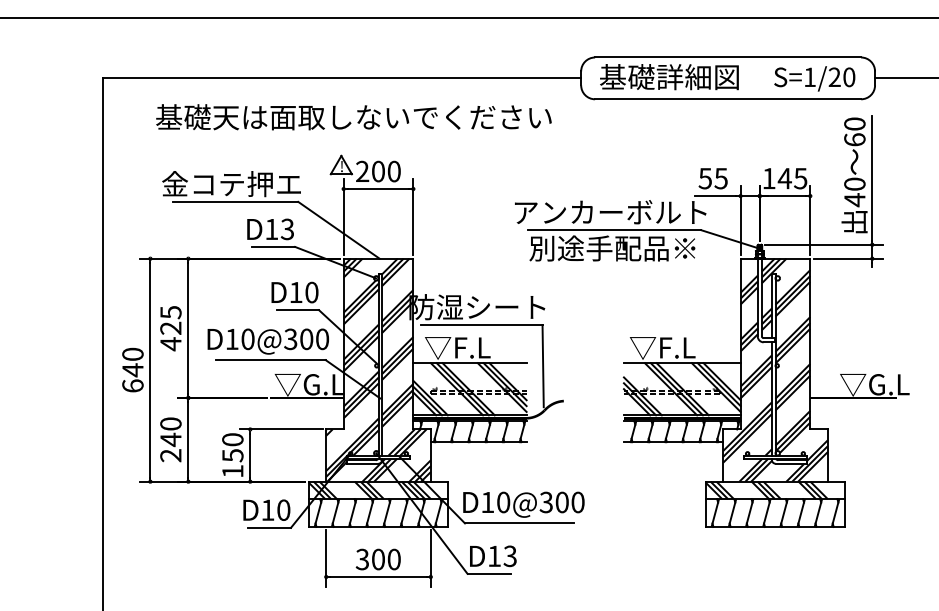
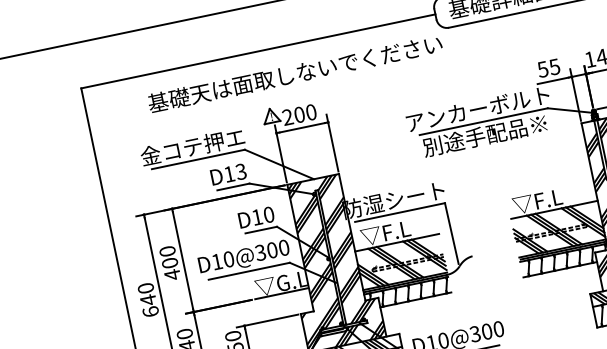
text: (353, 117) -> (294, 73), moved
text: (170, 320) -> (168, 257), 425 -> 400

